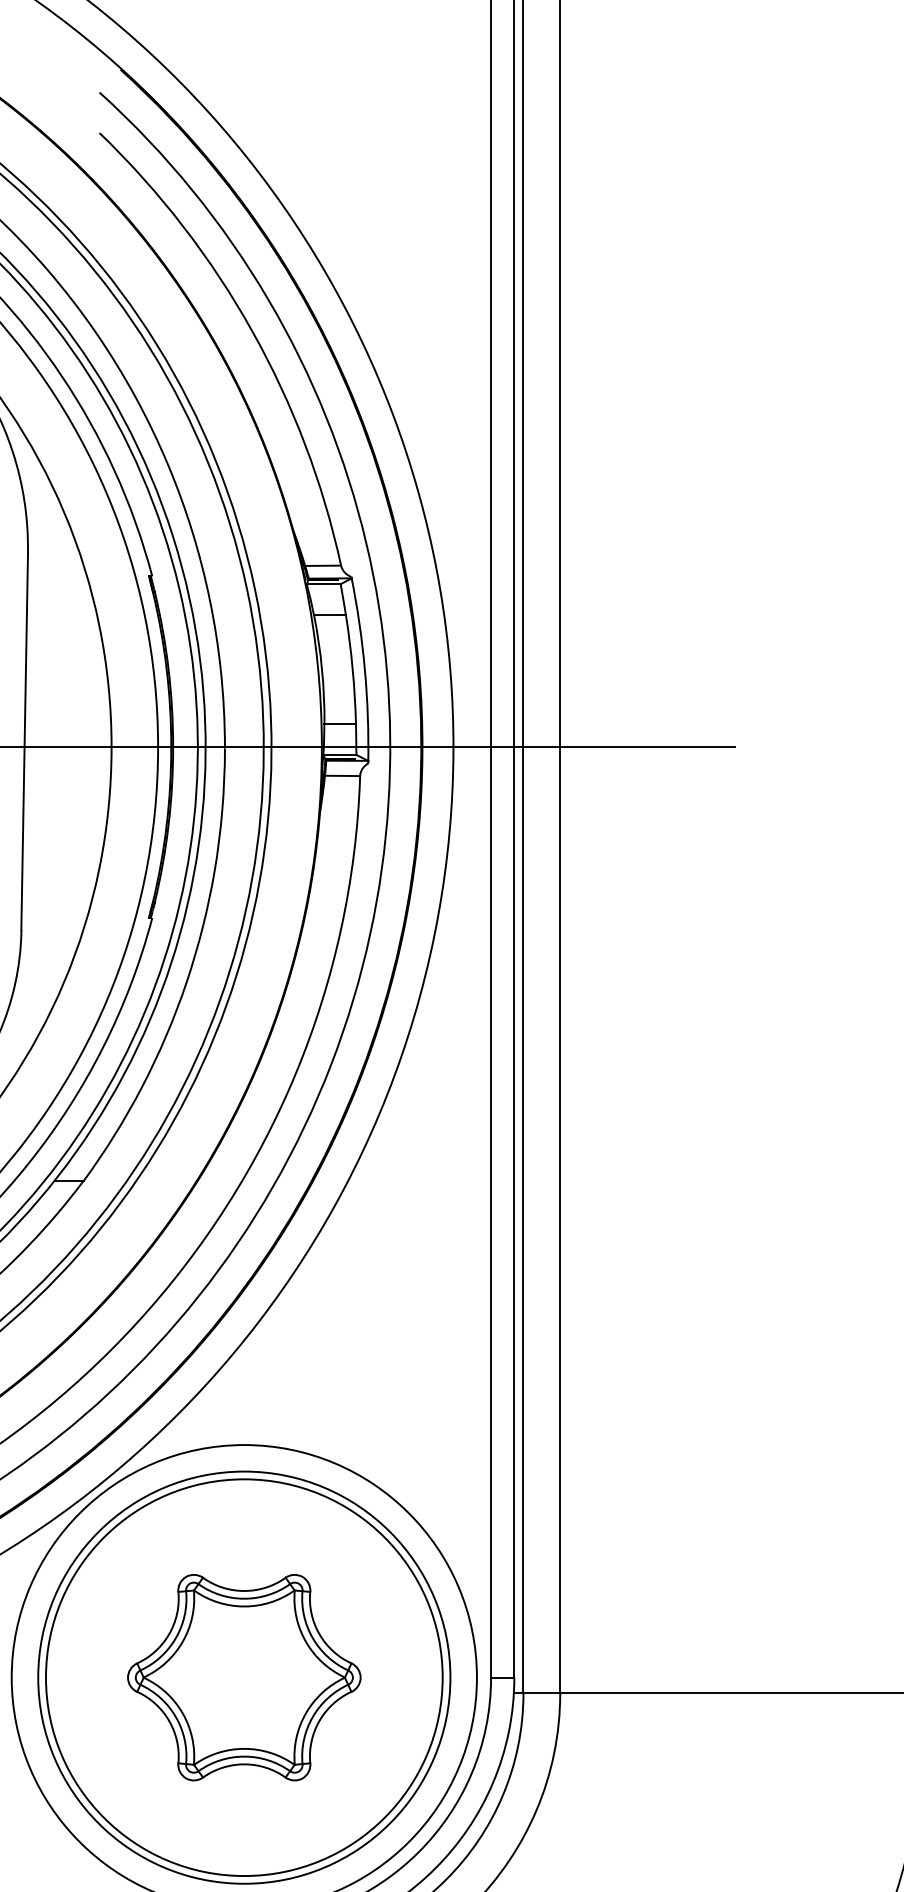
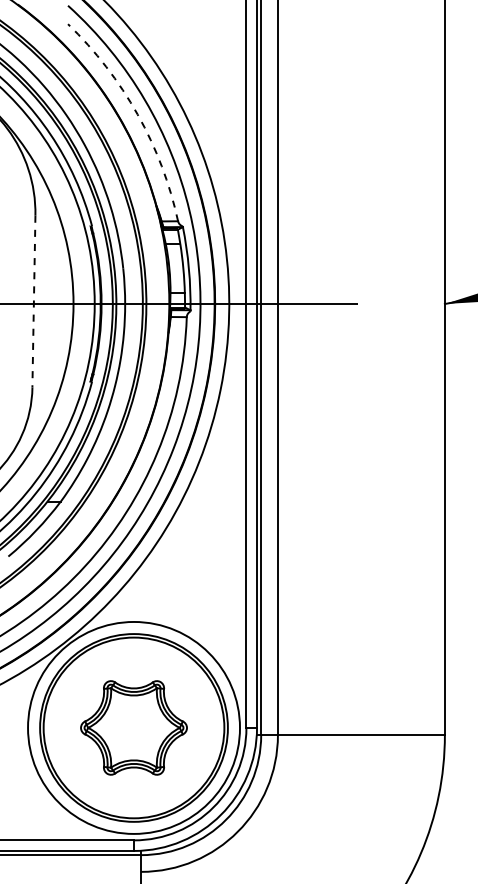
arc: (251, 331) -> (137, 114), solid -> dashed
line: (23, 741) -> (33, 301), solid -> dashed

